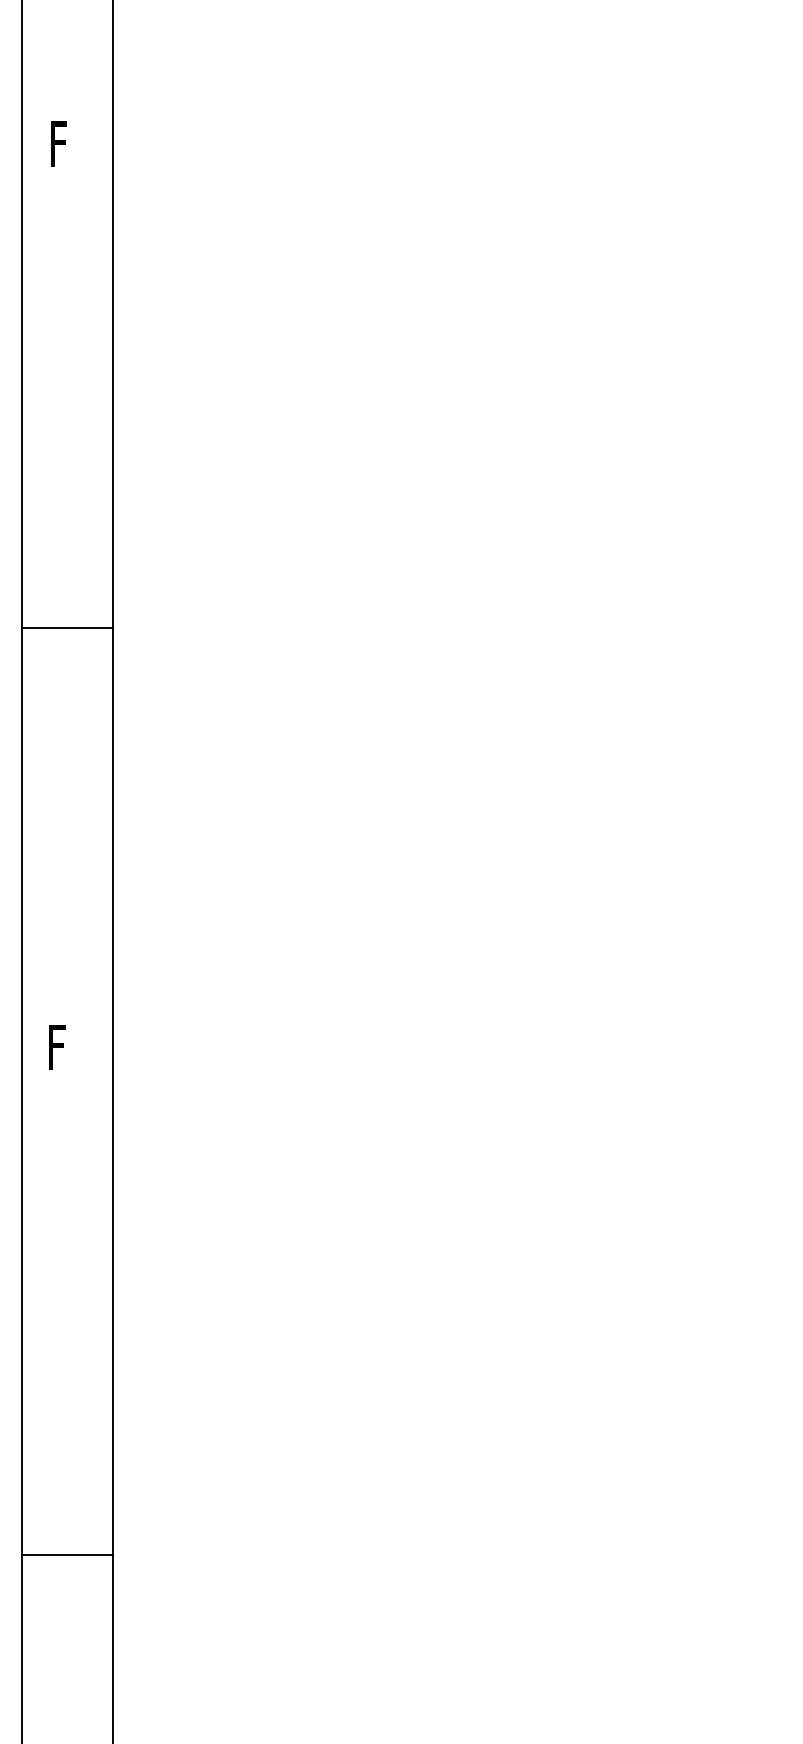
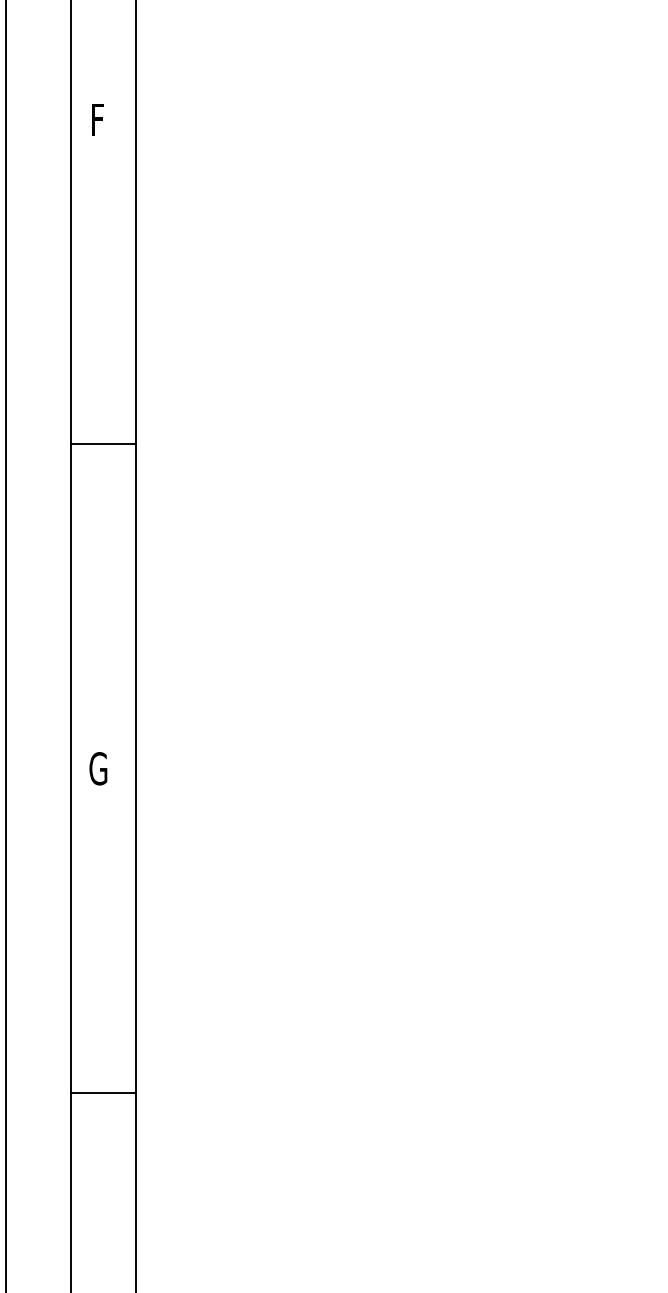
line: (67, 627) -> (103, 444), moved
text: (60, 1046) -> (98, 768), F -> G
line: (67, 1554) -> (103, 1093), moved

